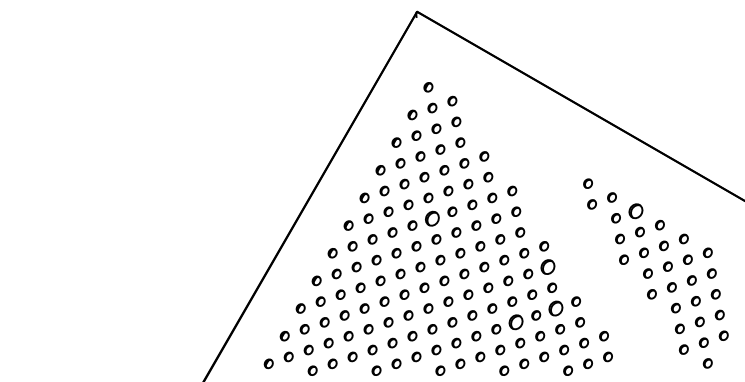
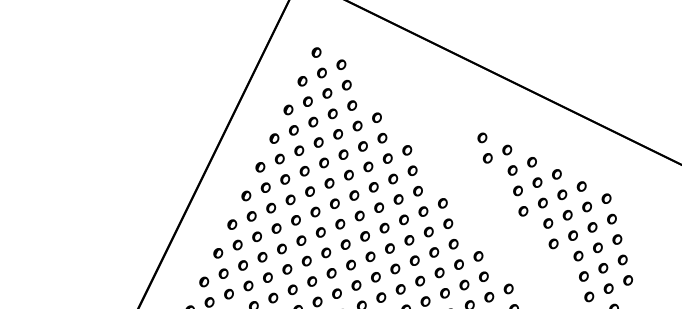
part: (635, 211) -> (531, 162), size x0.62
part: (432, 218) -> (329, 183), size x0.62
part: (548, 266) -> (448, 223), size x0.62
part: (556, 308) -> (459, 264), size x0.62
part: (516, 322) -> (420, 281), size x0.62

